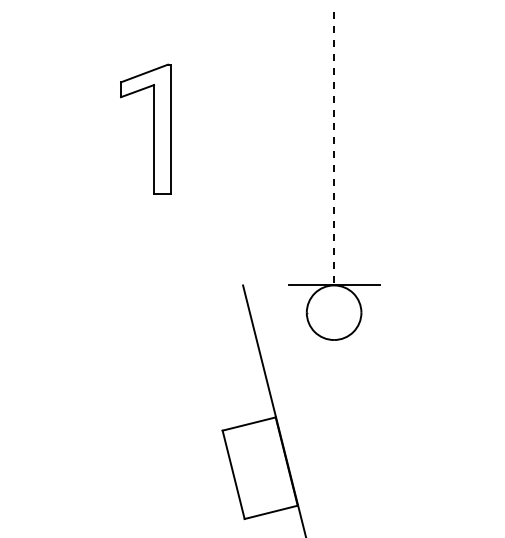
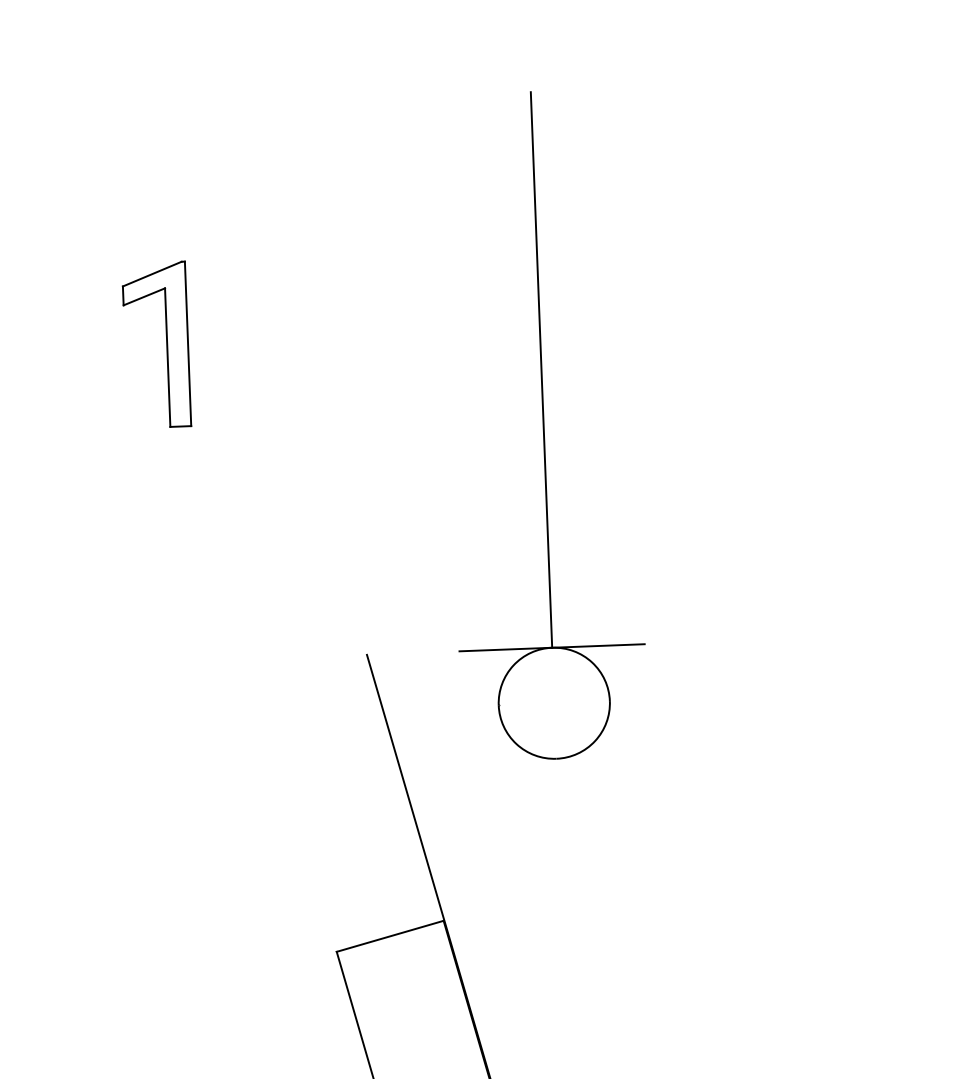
part: (145, 129) -> (156, 345), size x0.62
line: (334, 148) -> (542, 369), dashed -> solid

